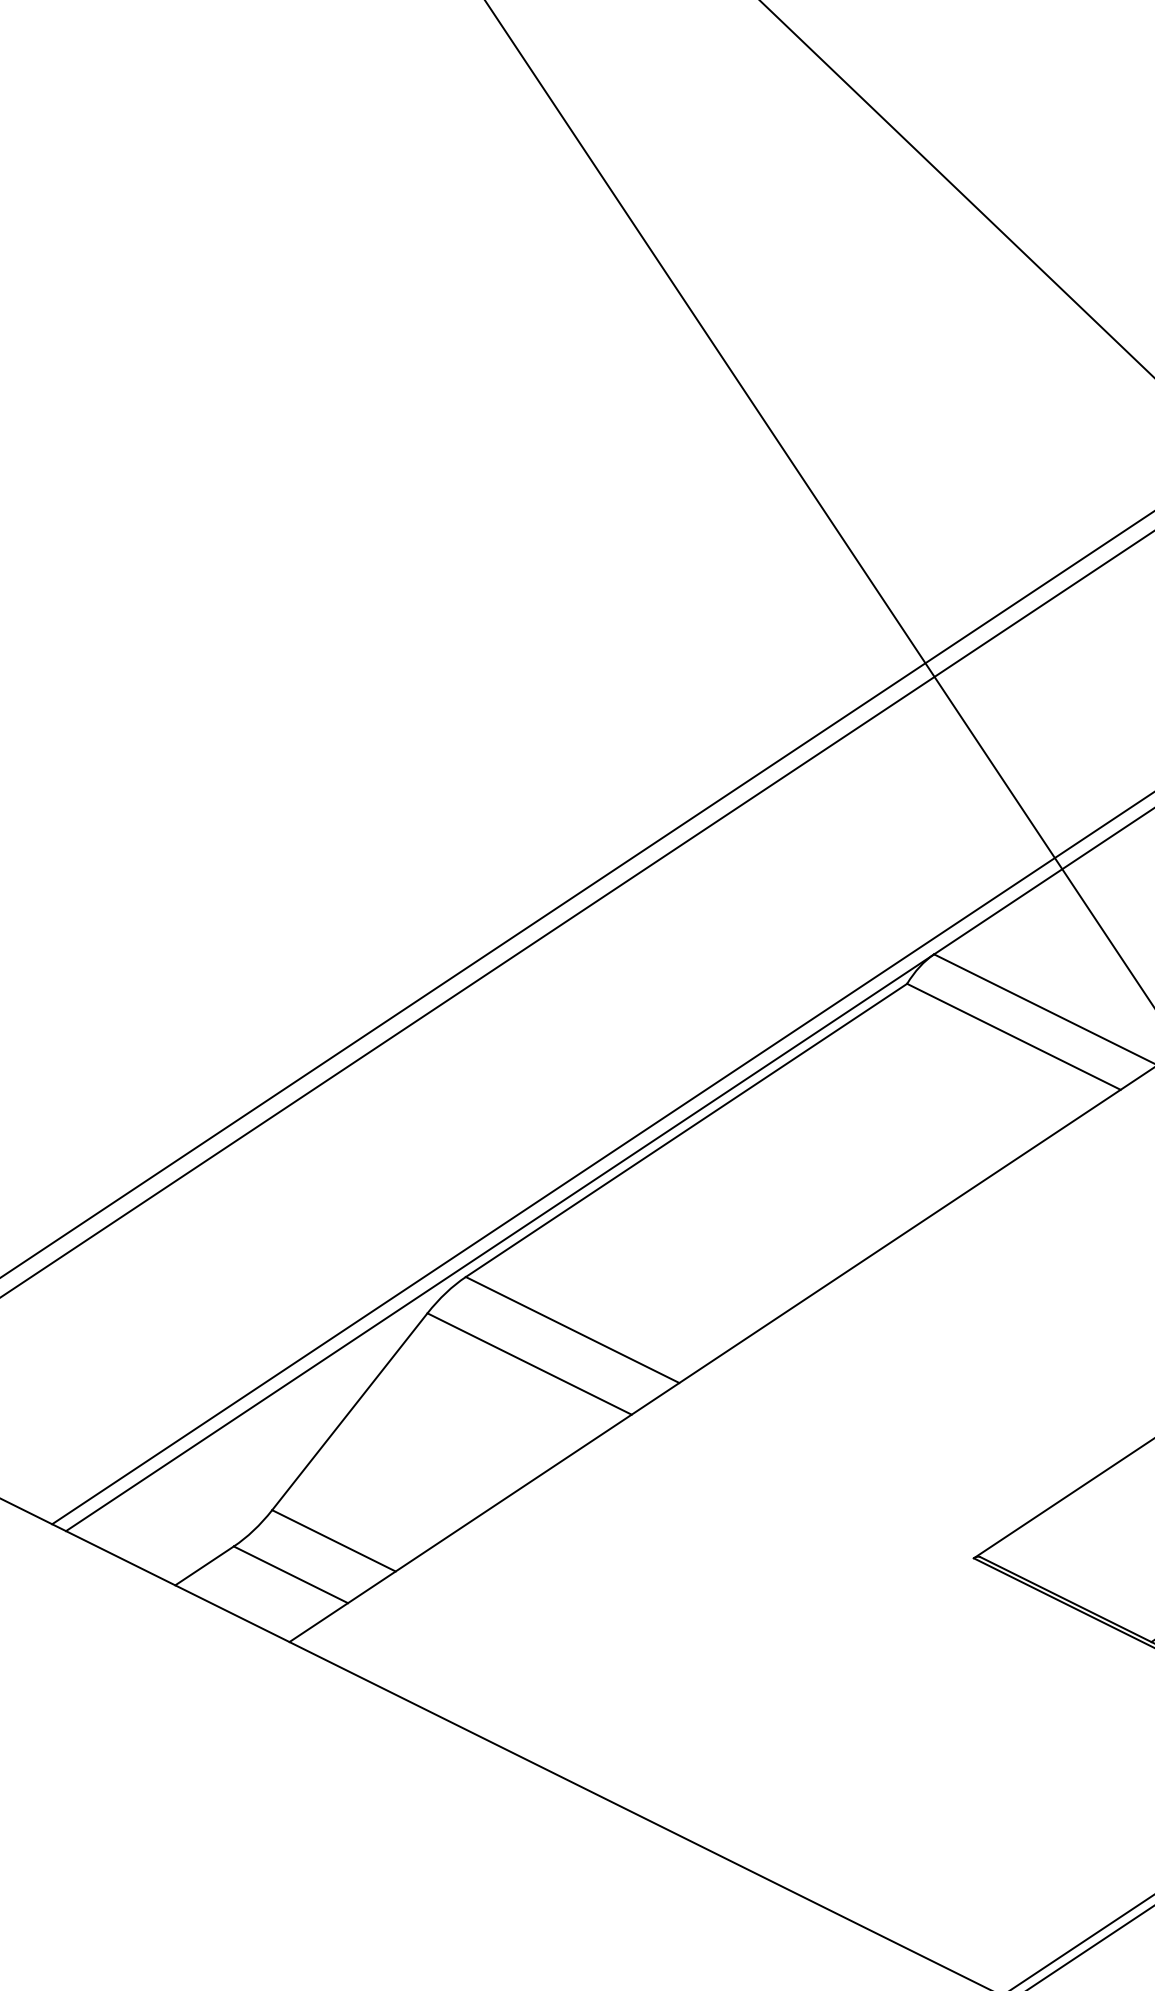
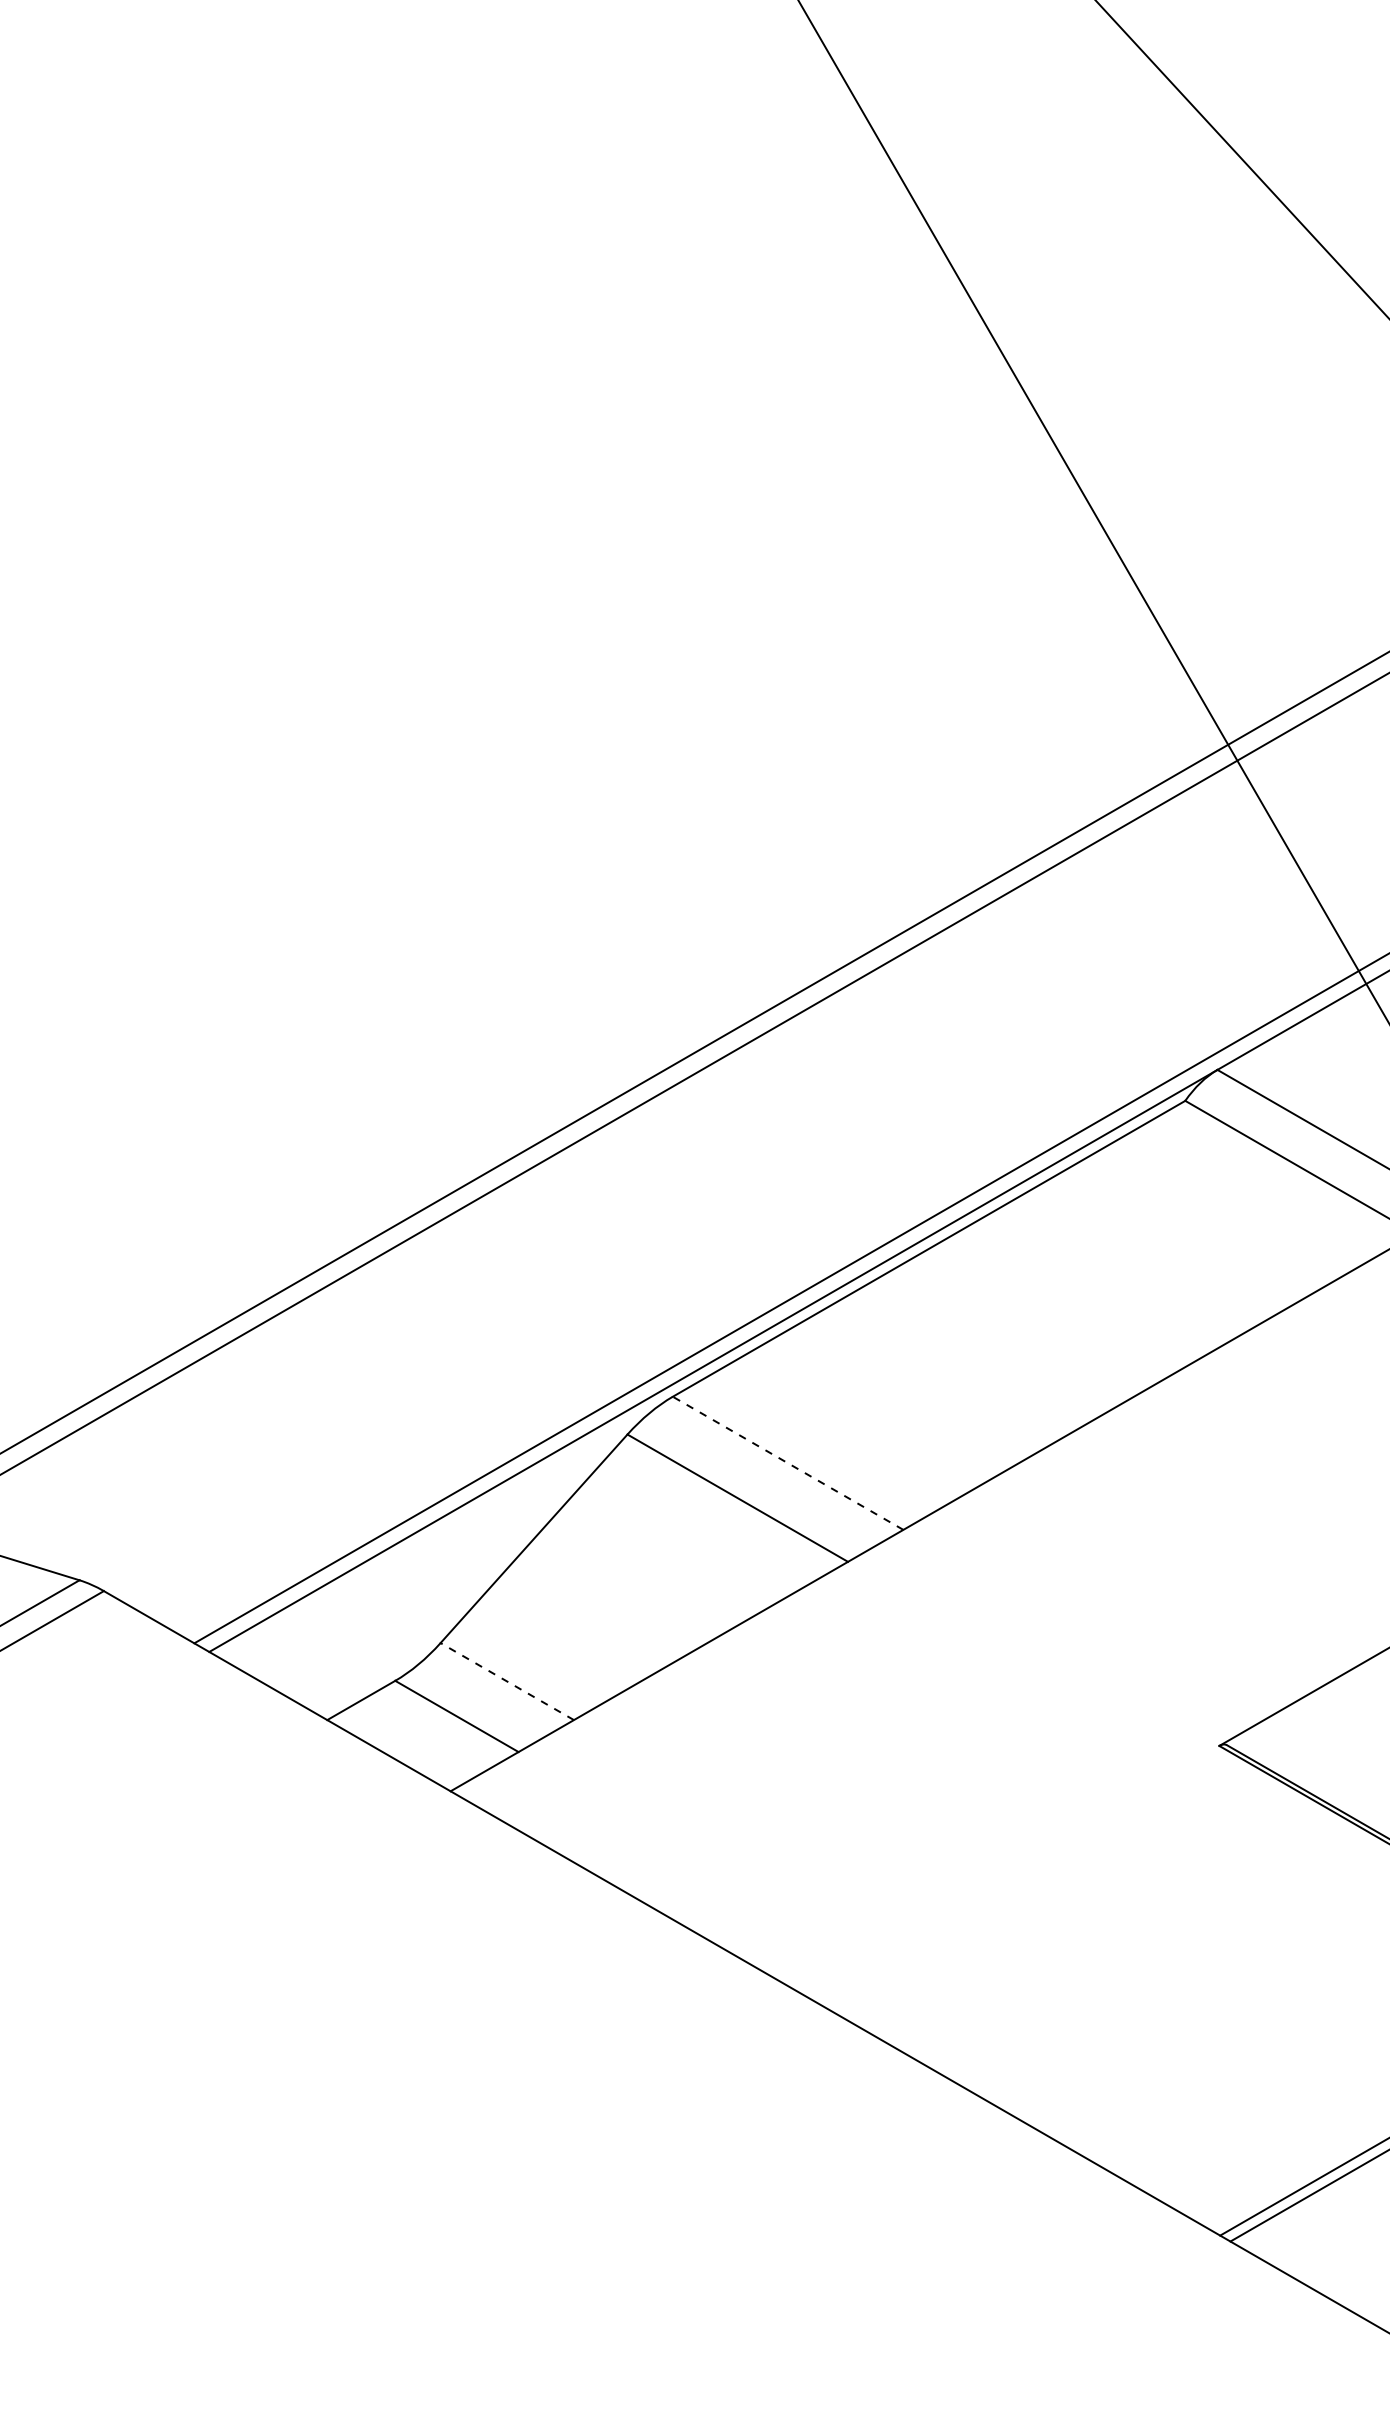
line: (572, 1330) -> (787, 1463), solid -> dashed
line: (333, 1540) -> (506, 1681), solid -> dashed

